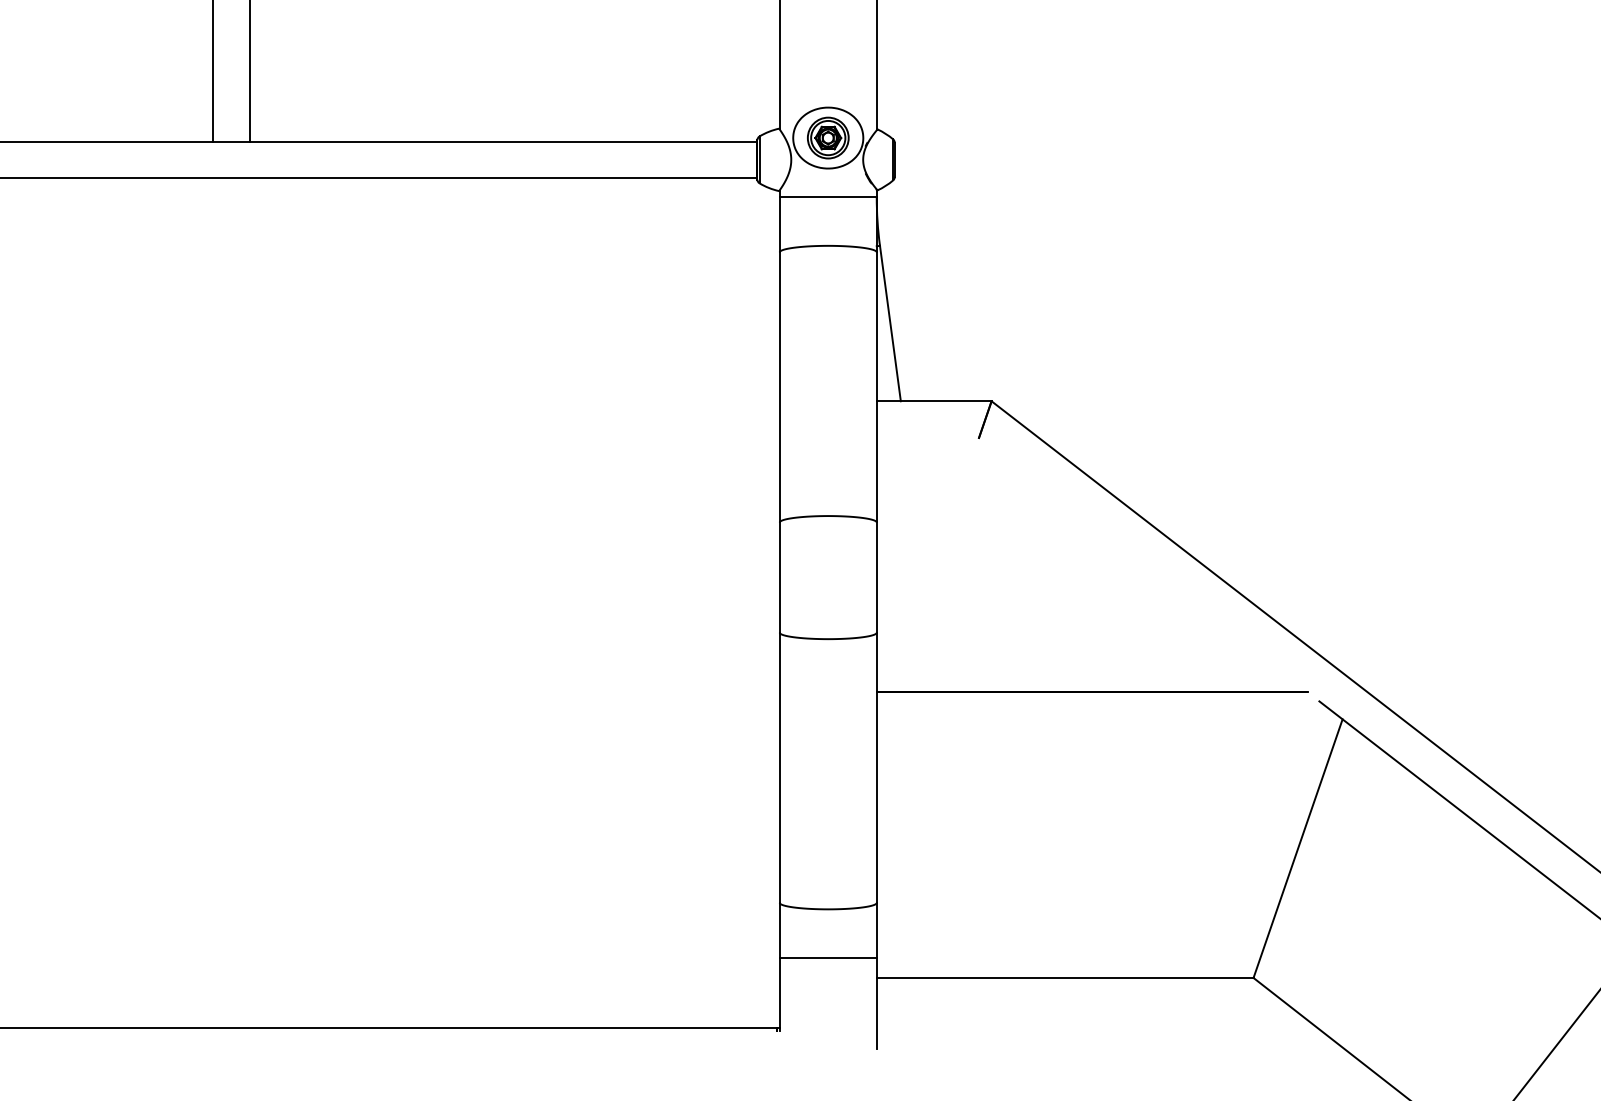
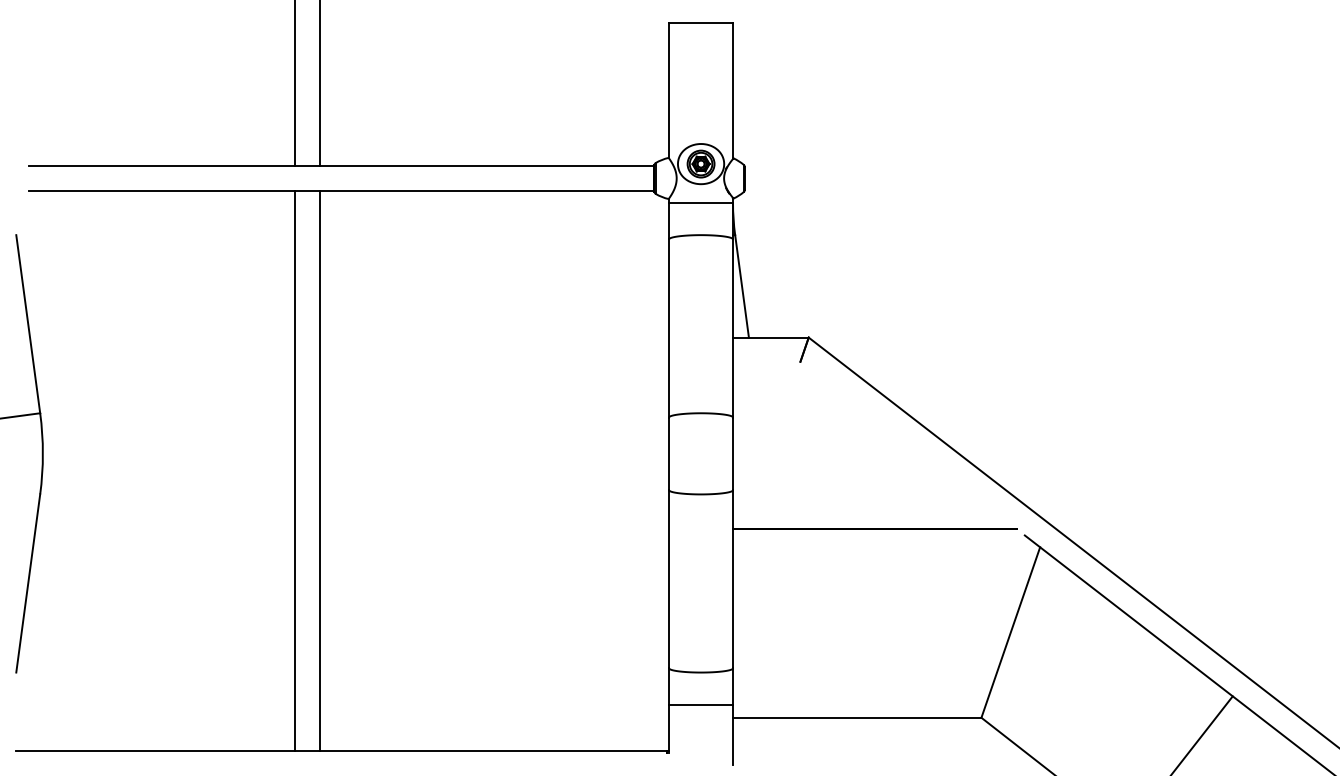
line: (213, 602) -> (295, 470), added
line: (249, 602) -> (319, 470), added

